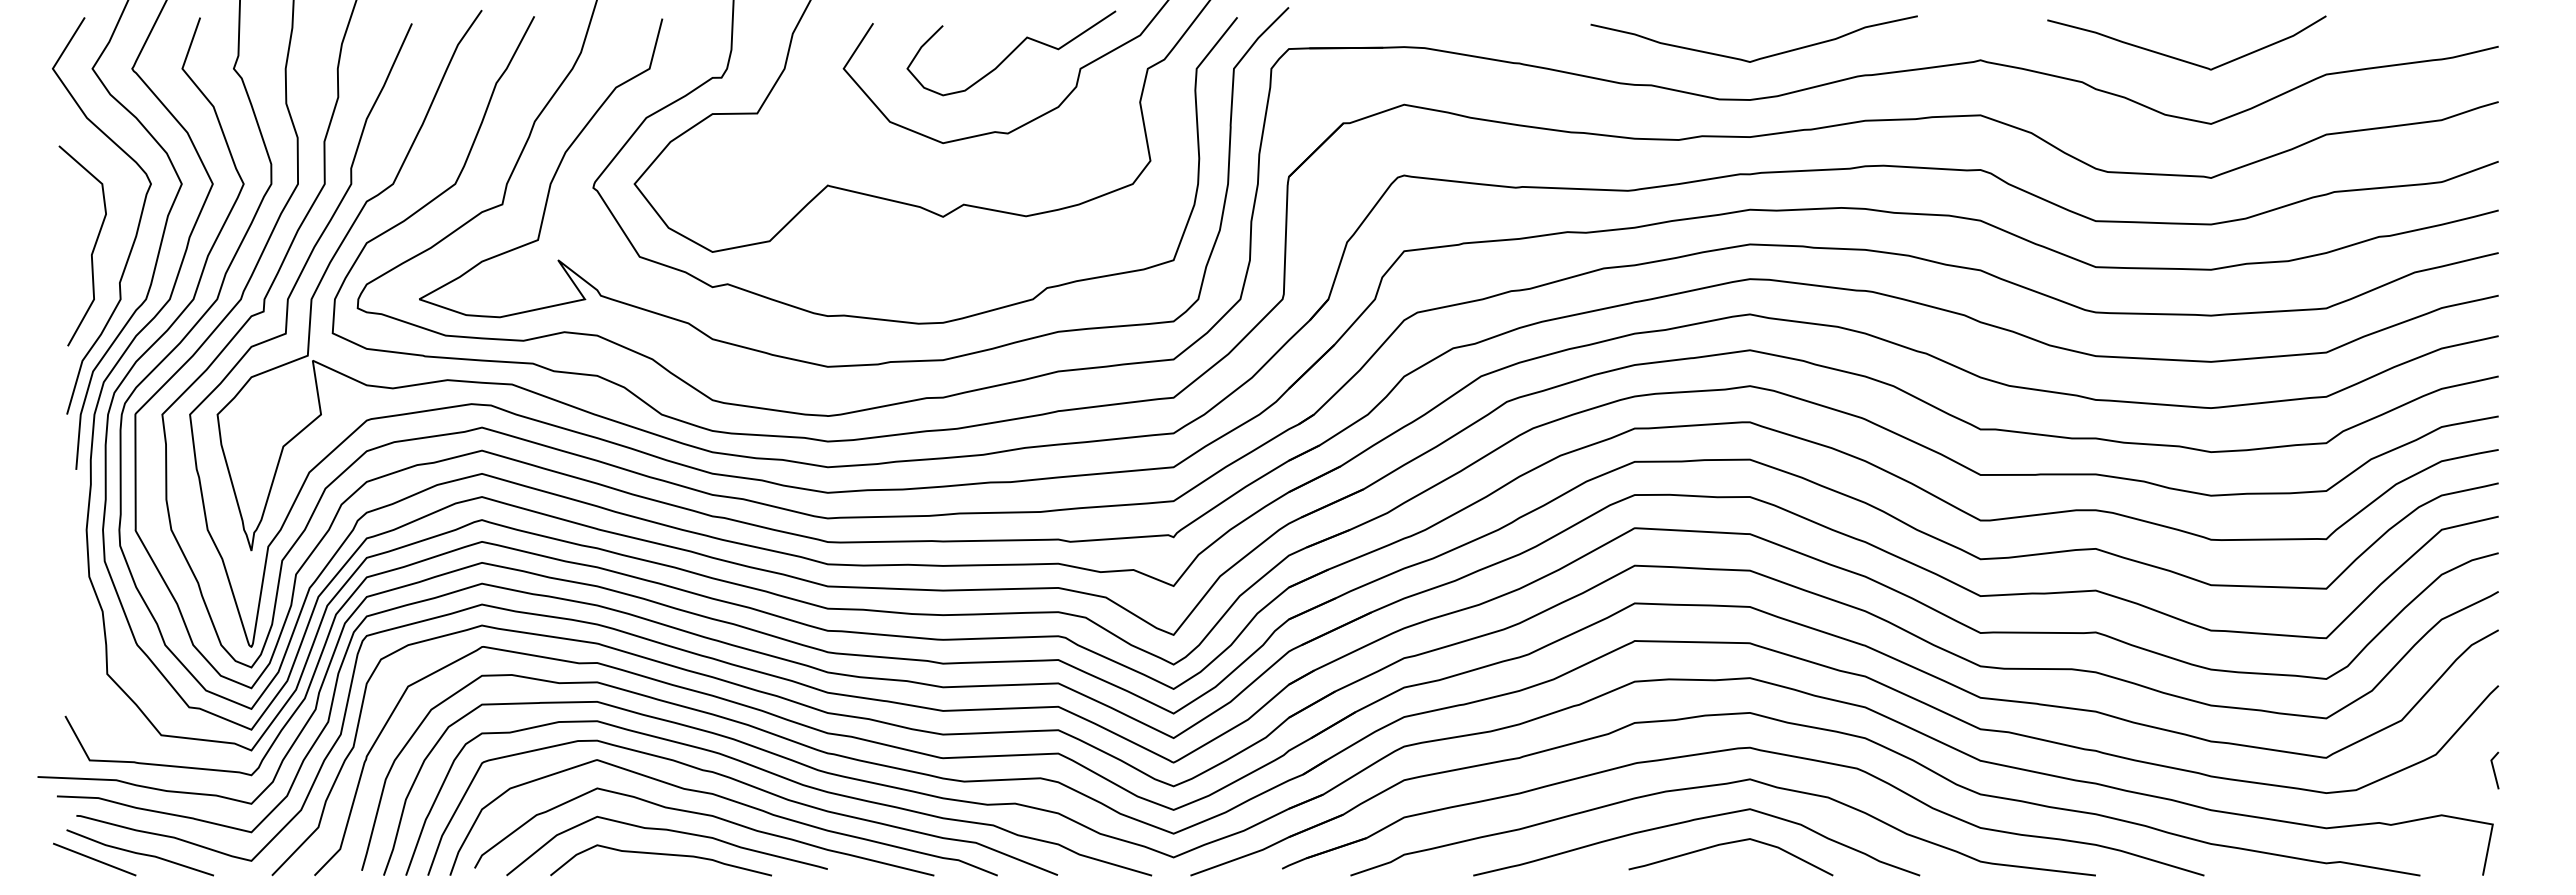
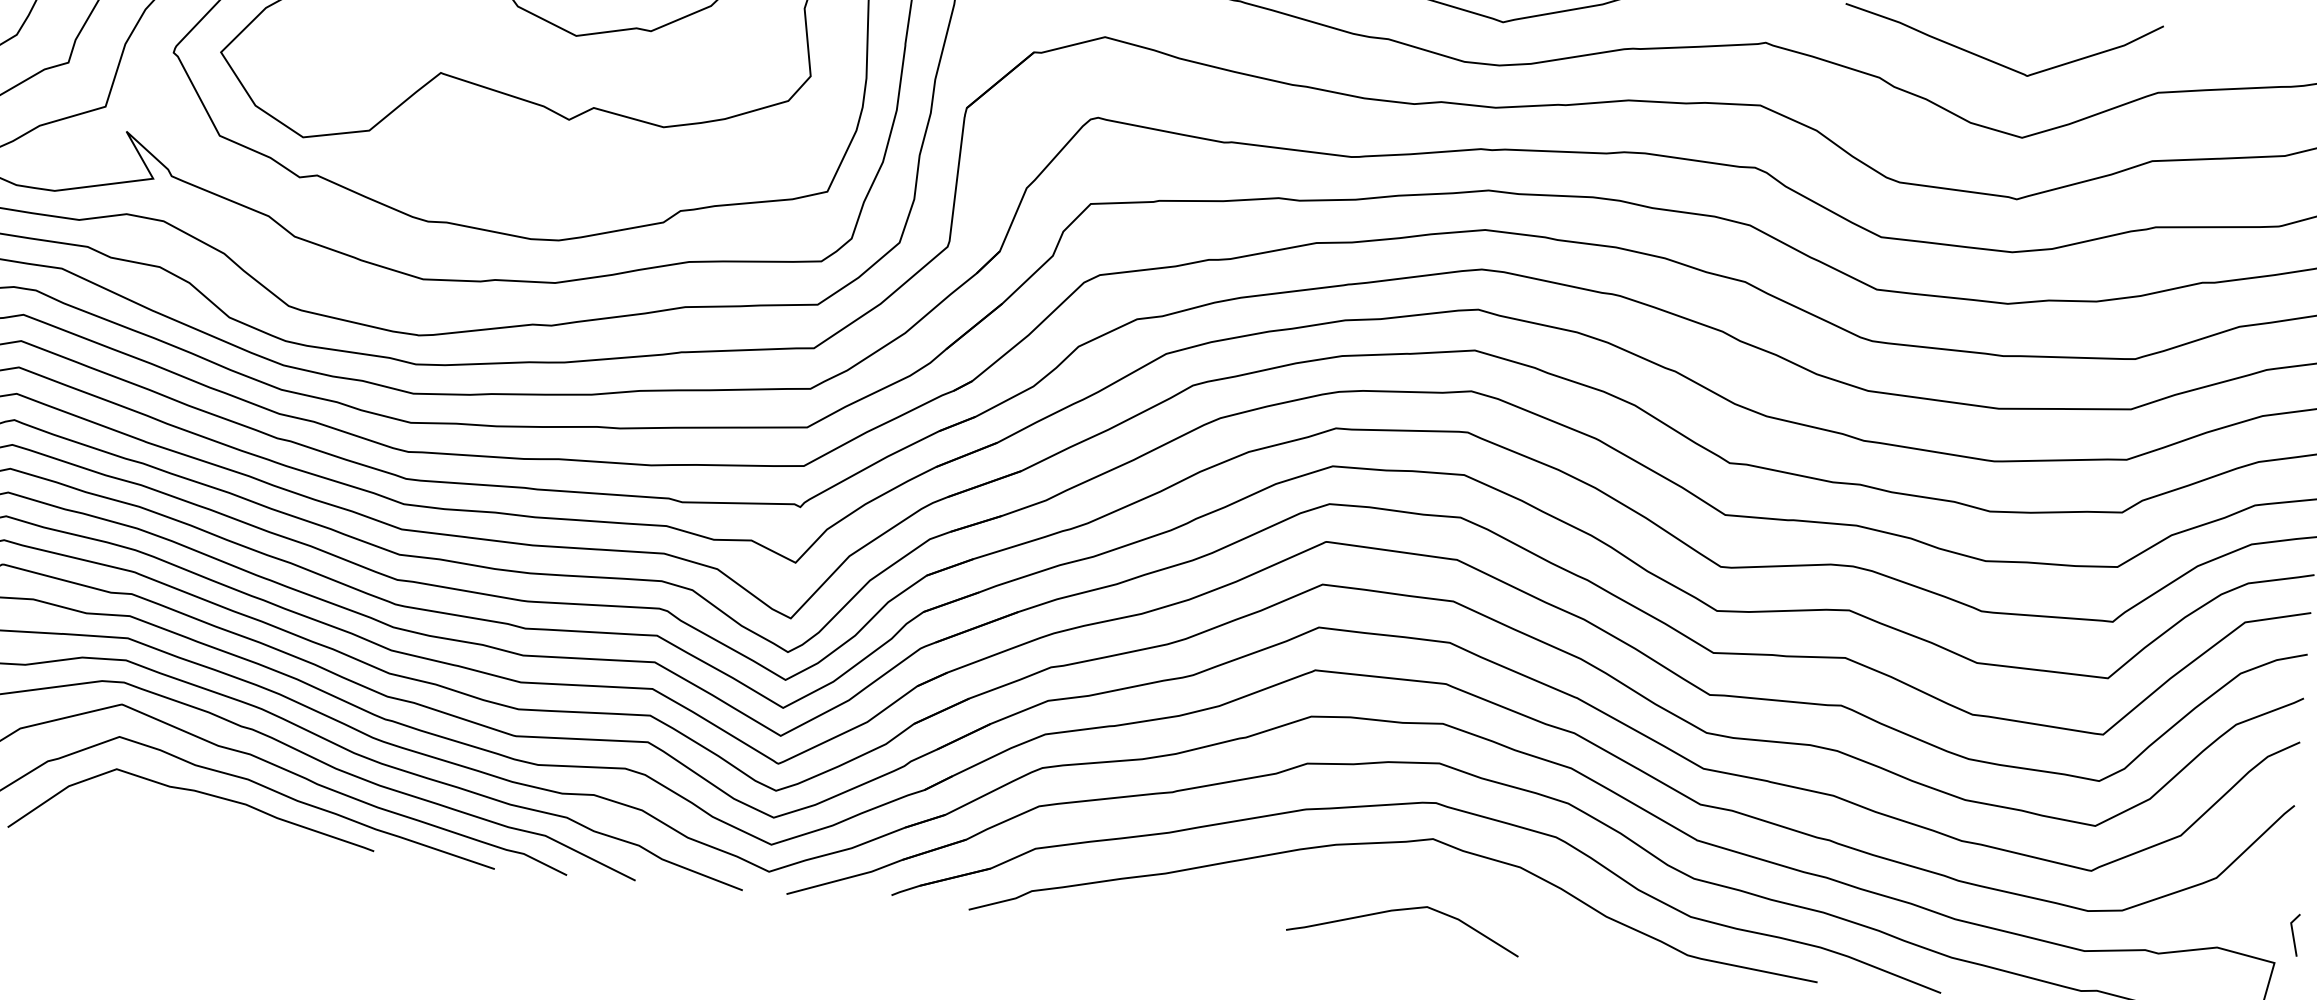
line: (2494, 770) -> (2293, 934), moved
curve: (1692, 821) -> (1363, 881), removed
curve: (663, 855) -> (188, 819), removed

